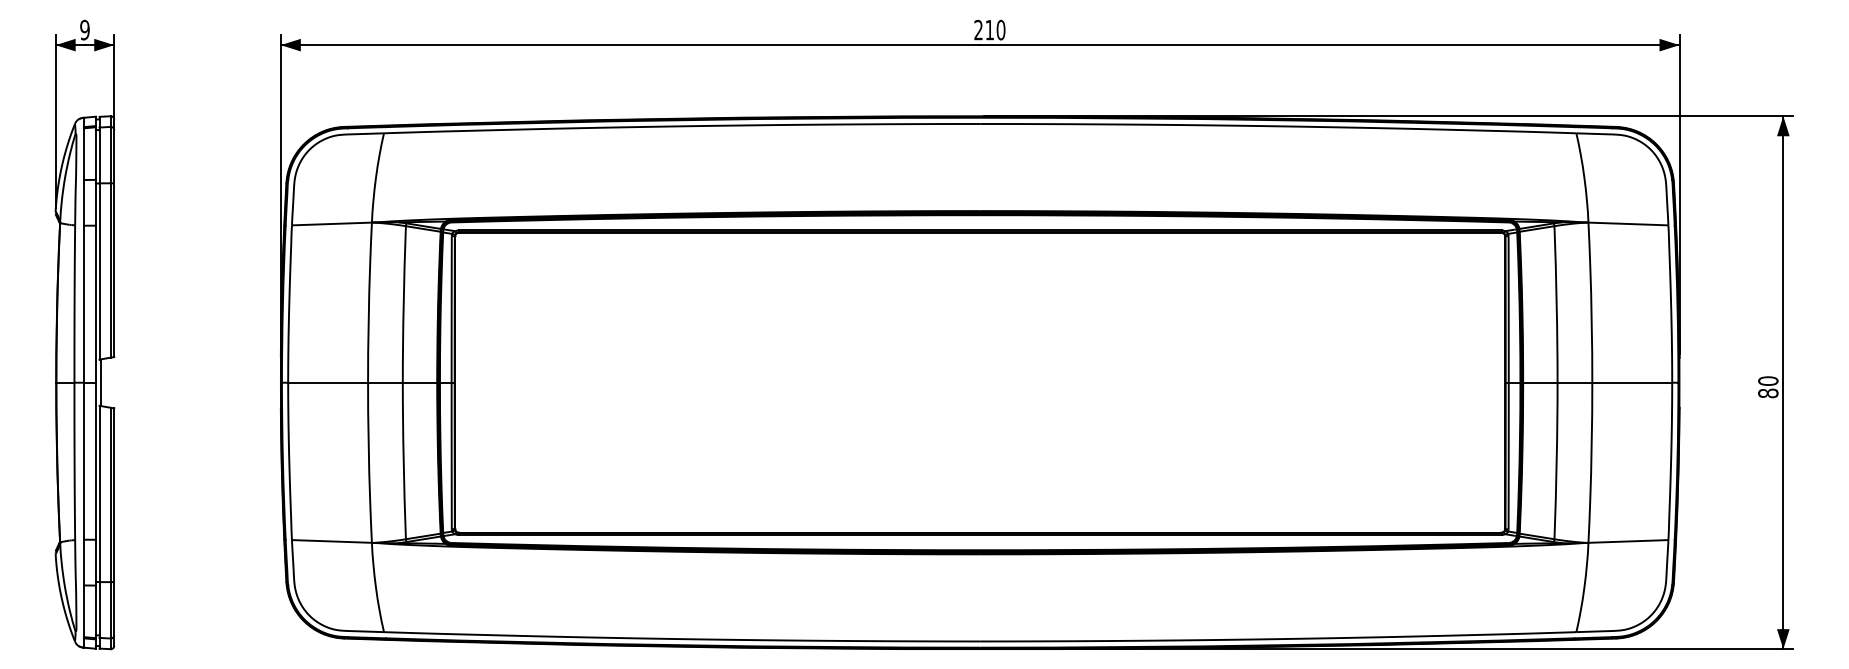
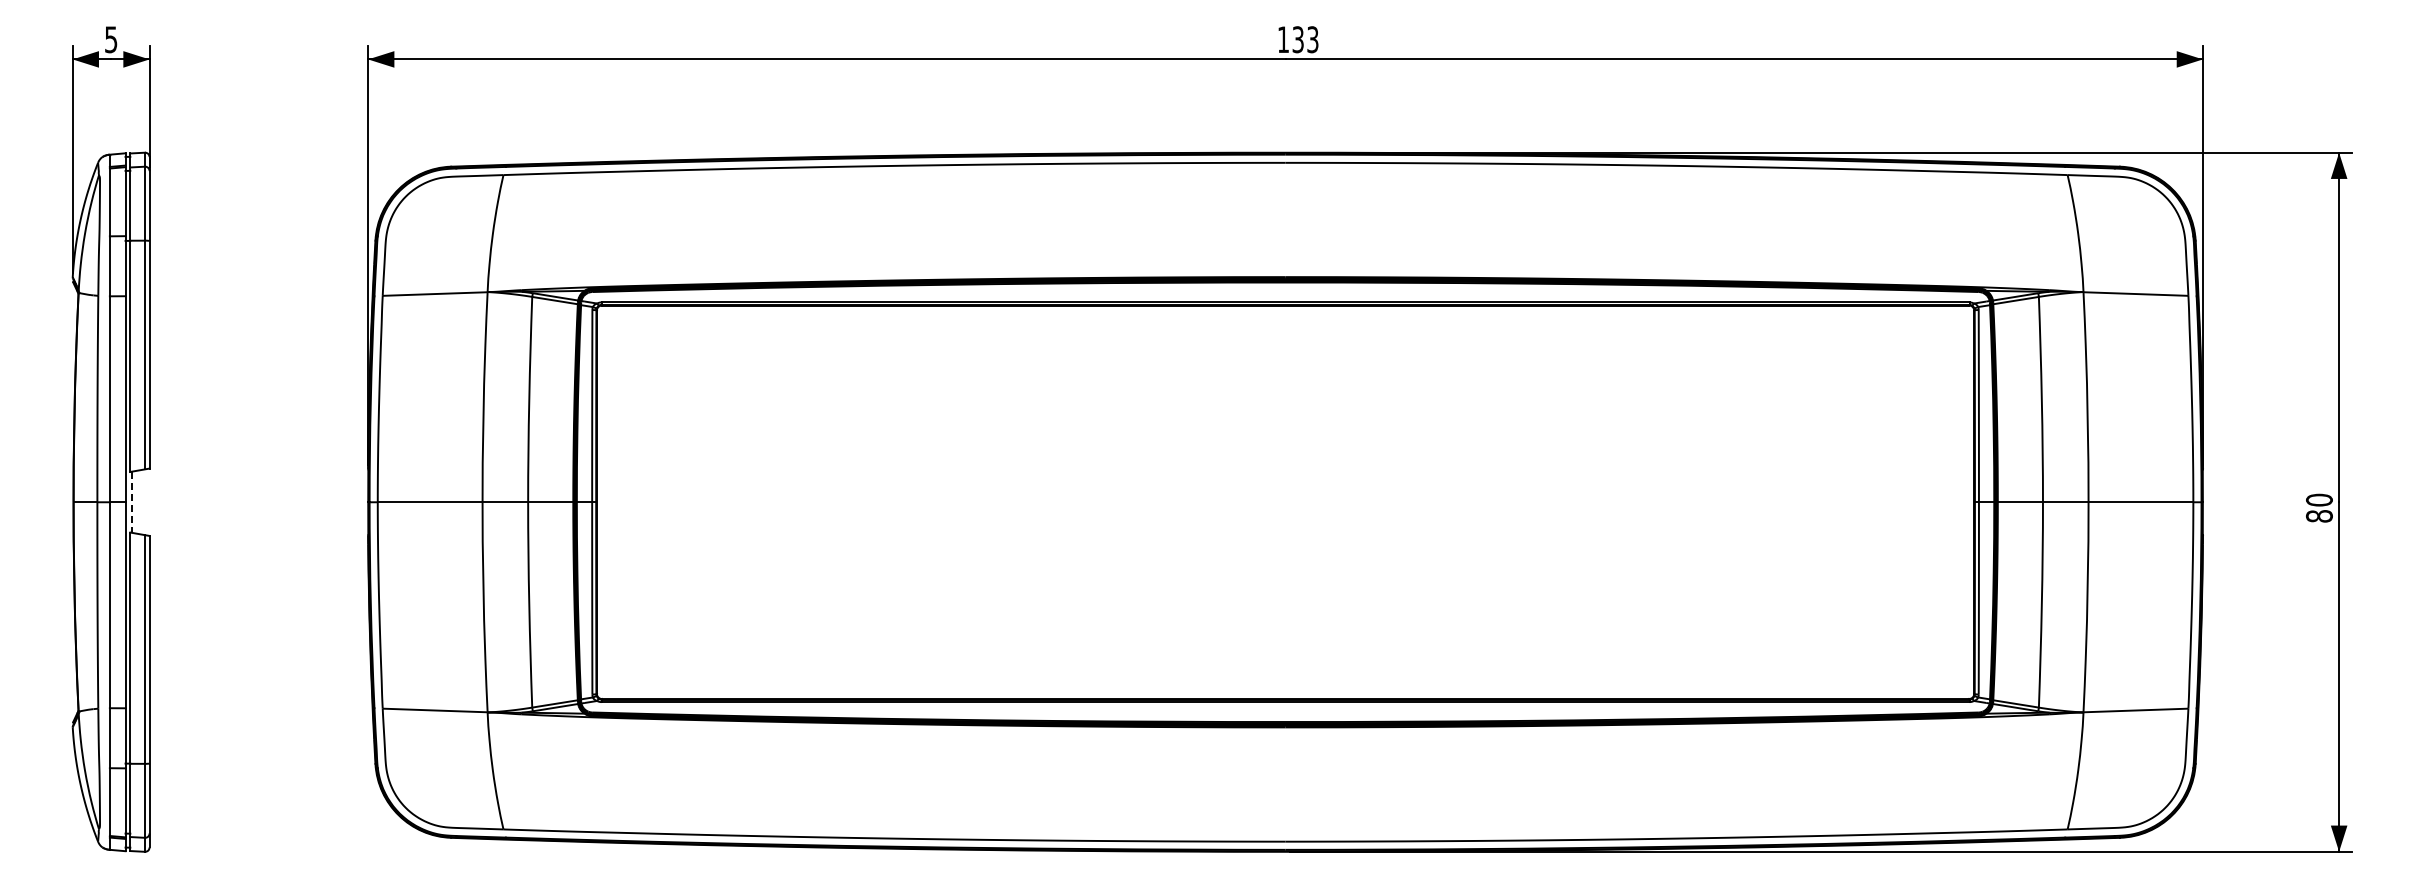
text: (84, 29) -> (110, 39), 9 -> 5
text: (990, 29) -> (1298, 39), 210 -> 133
line: (101, 382) -> (132, 502), solid -> dashed

